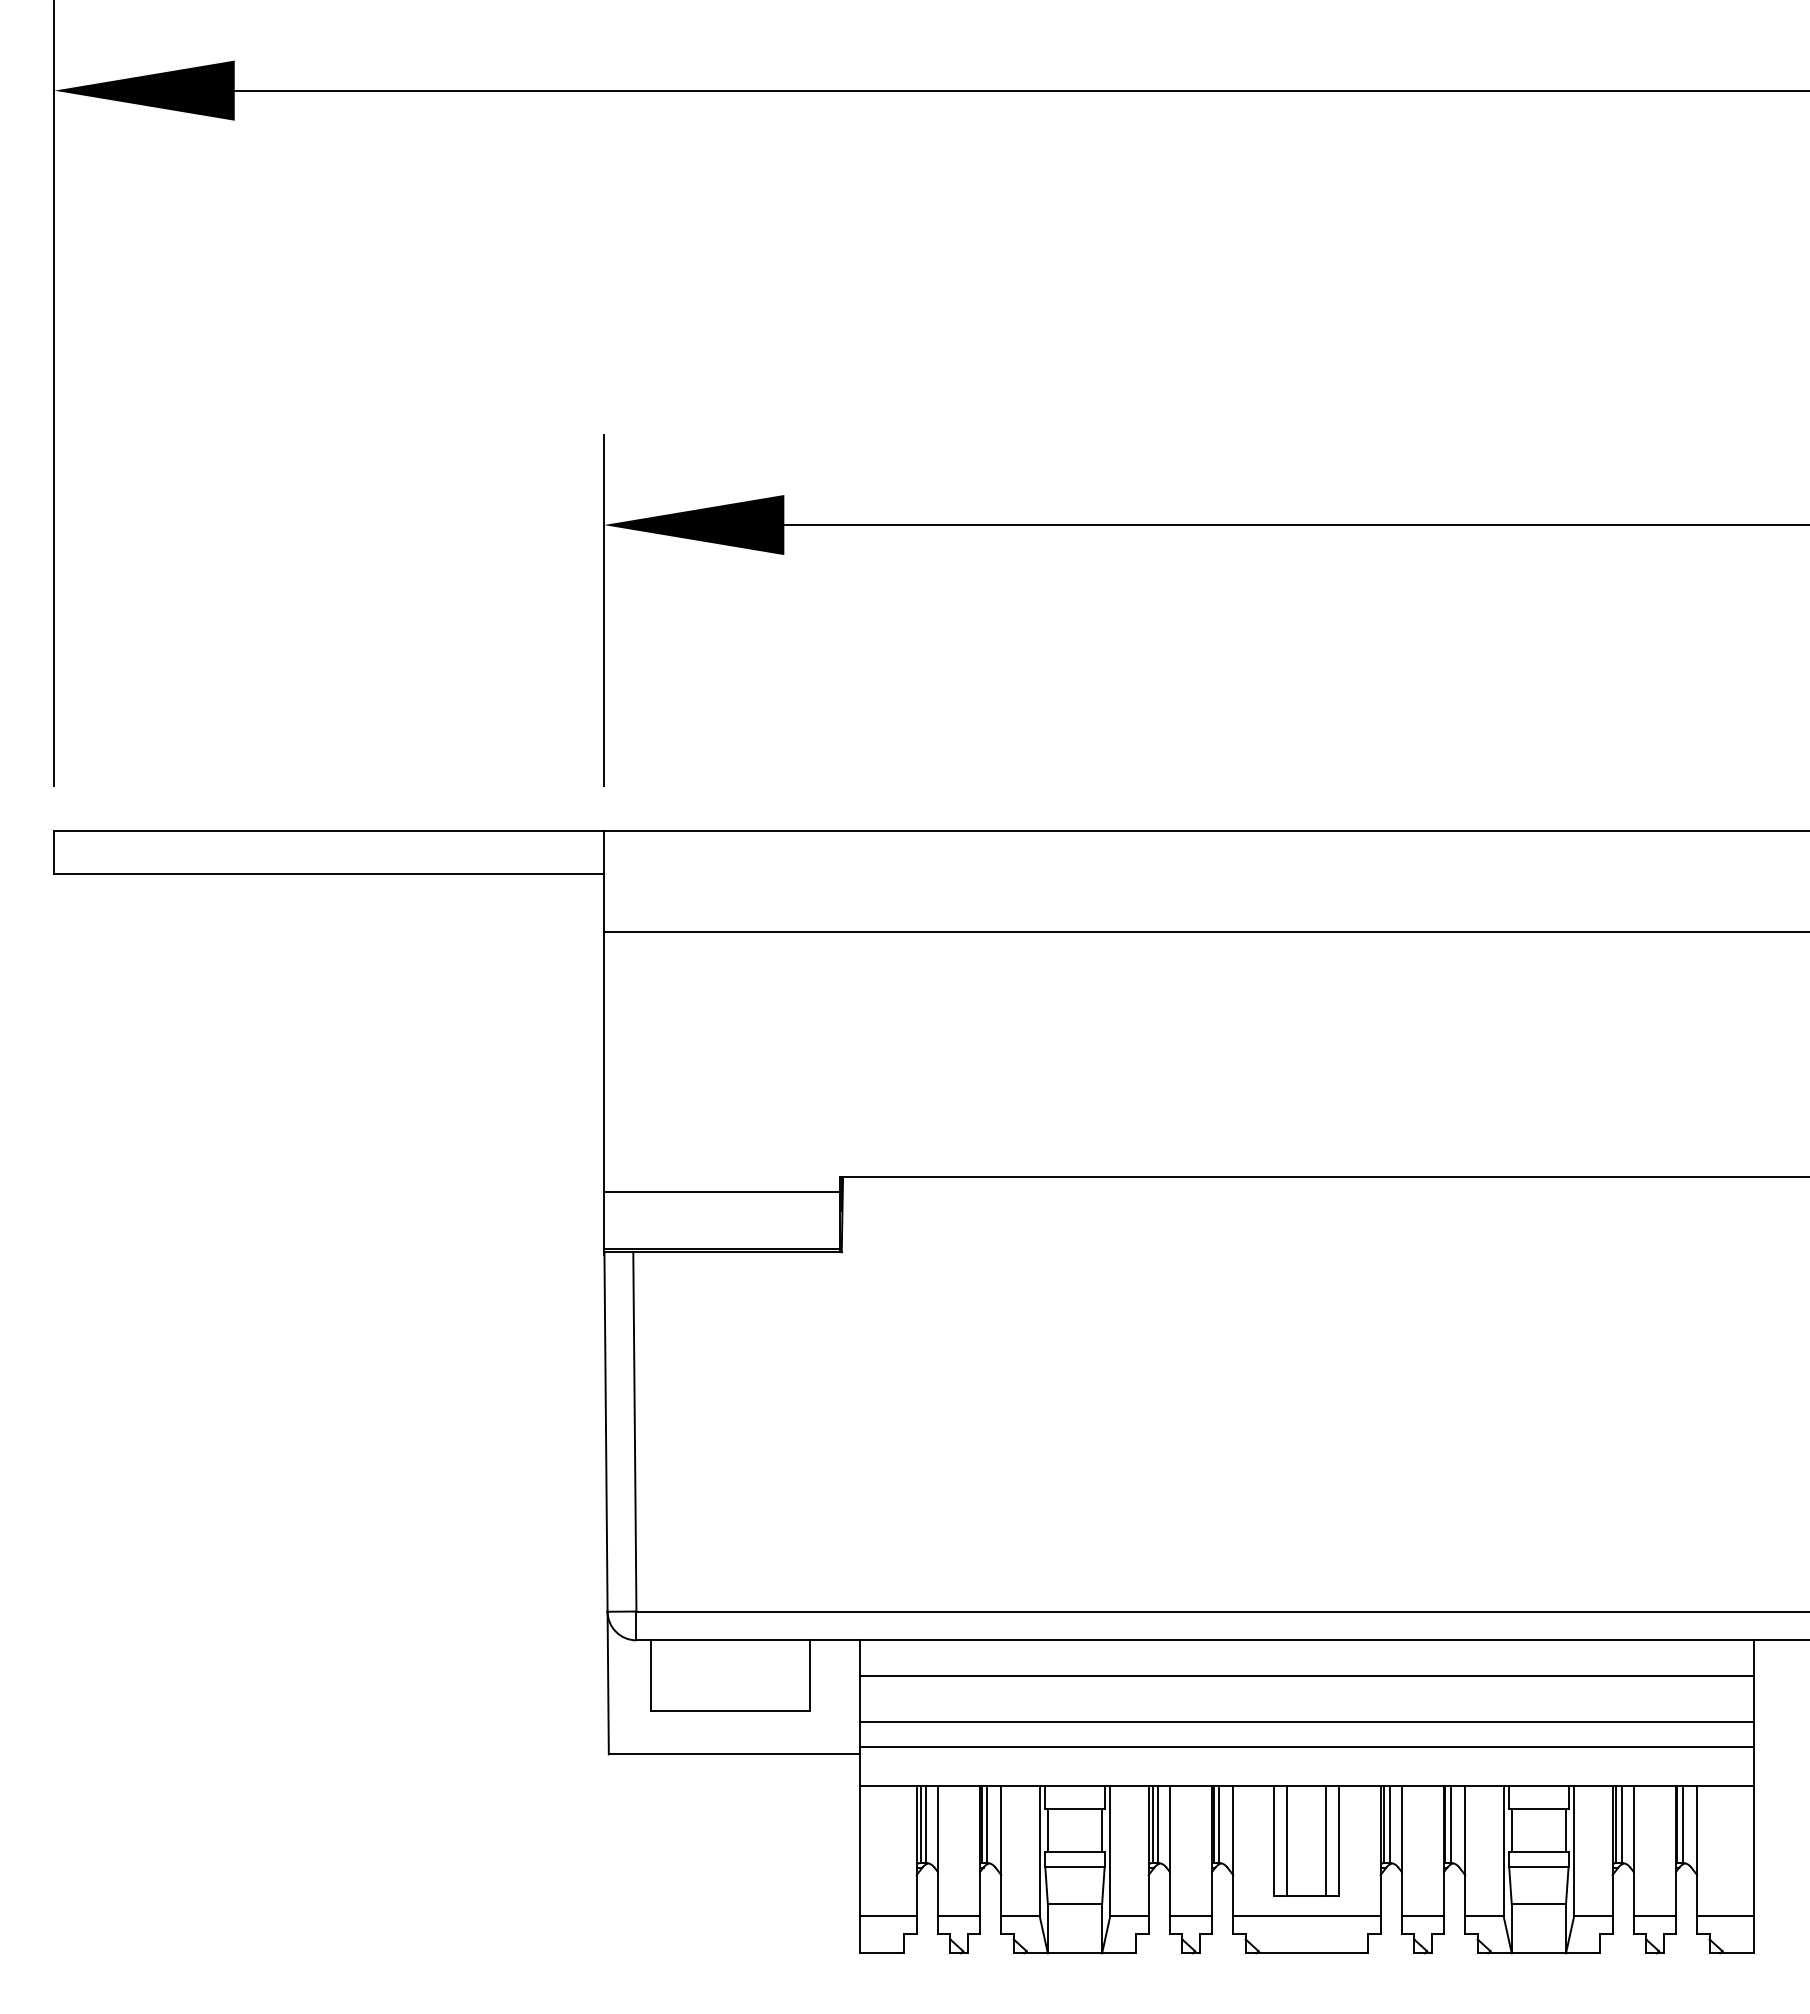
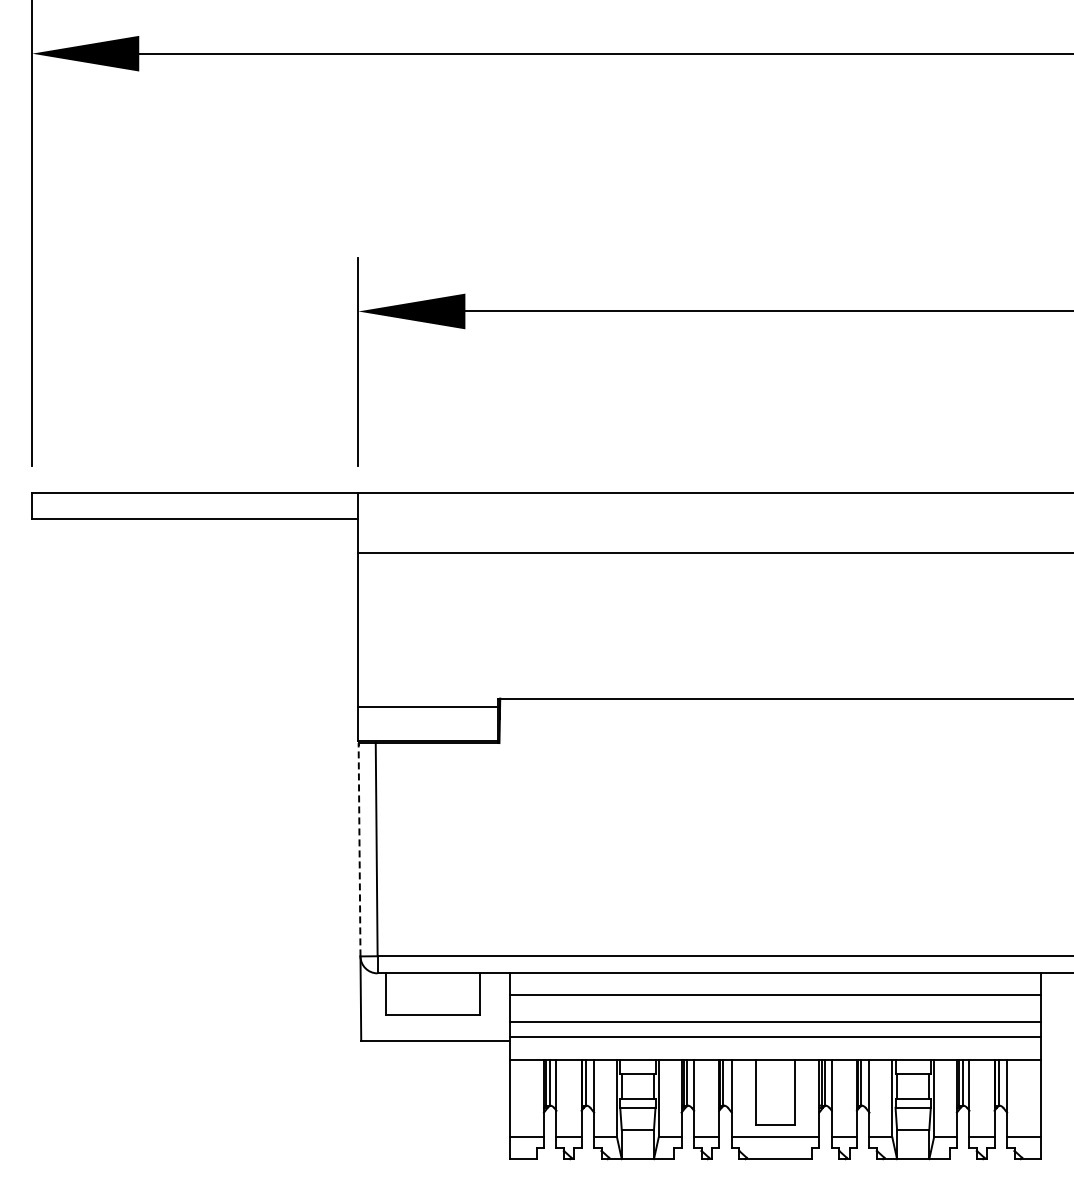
line: (605, 1431) -> (359, 849), solid -> dashed
line: (1286, 1839) -> (763, 1091), removed
line: (1327, 1839) -> (787, 1091), removed

